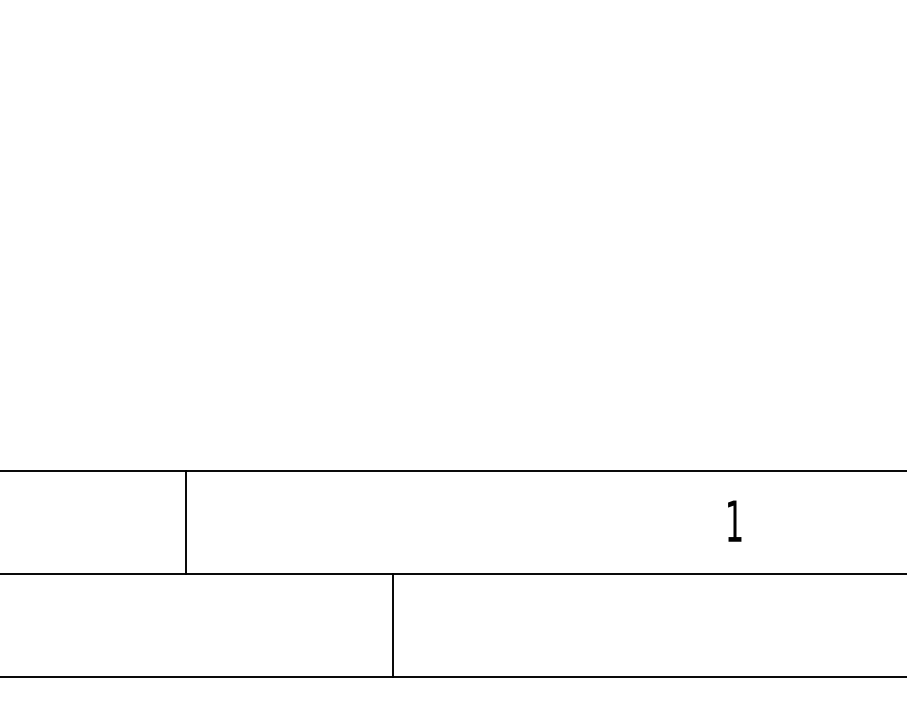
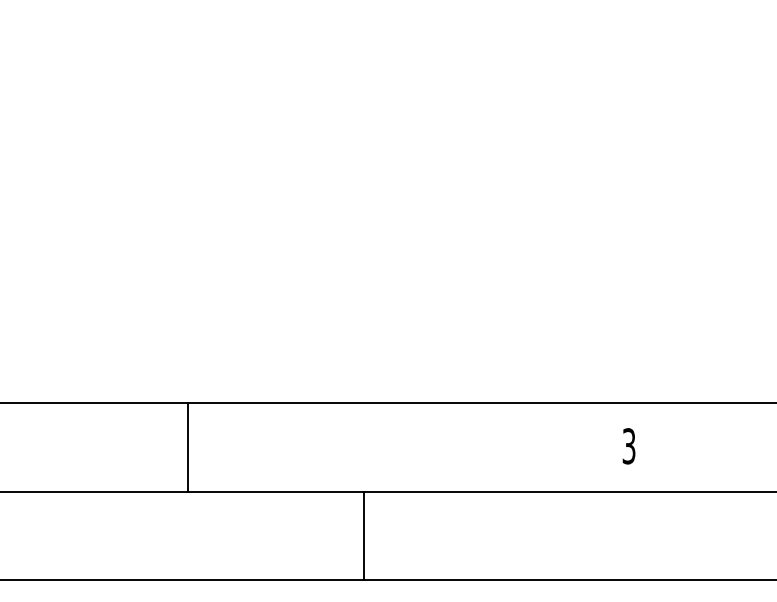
text: (734, 520) -> (629, 445), 1 -> 3
line: (185, 522) -> (187, 447), moved
line: (392, 624) -> (363, 534), moved

